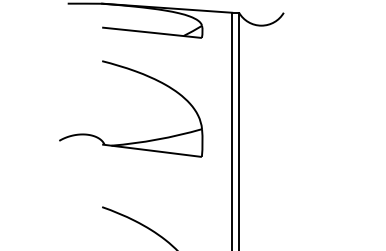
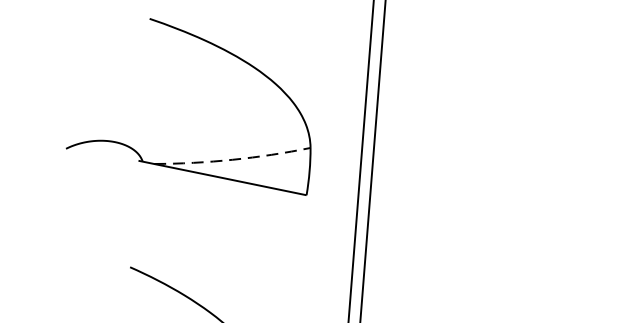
arc: (157, 139) -> (233, 159), solid -> dashed

